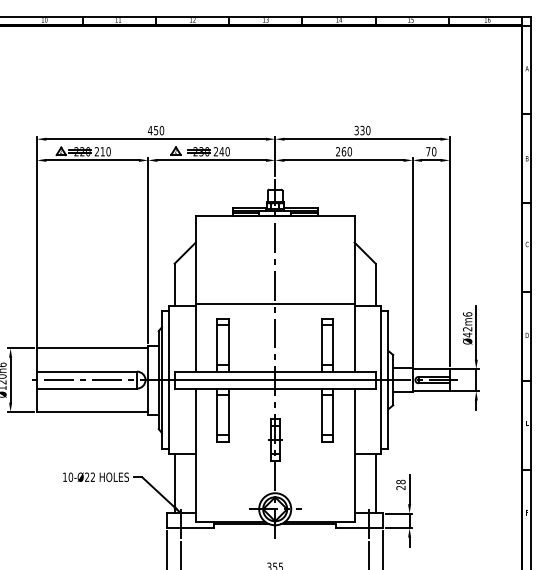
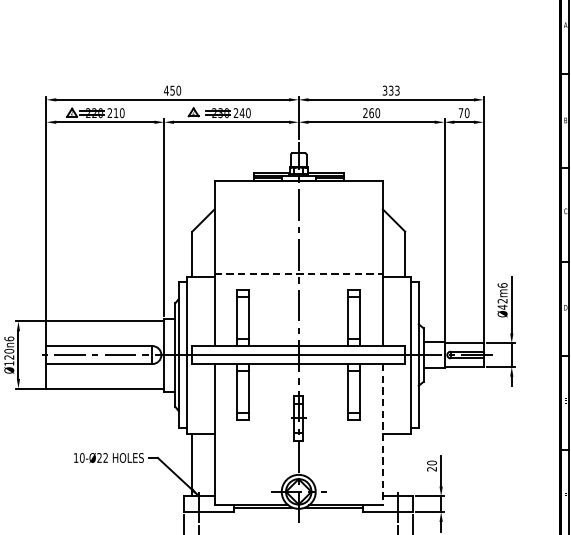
text: (368, 130) -> (397, 90), 330 -> 333
line: (275, 304) -> (299, 274), solid -> dashed
line: (354, 455) -> (382, 434), solid -> dashed
text: (400, 481) -> (431, 462), 28 -> 20
line: (375, 483) -> (405, 464), removed

